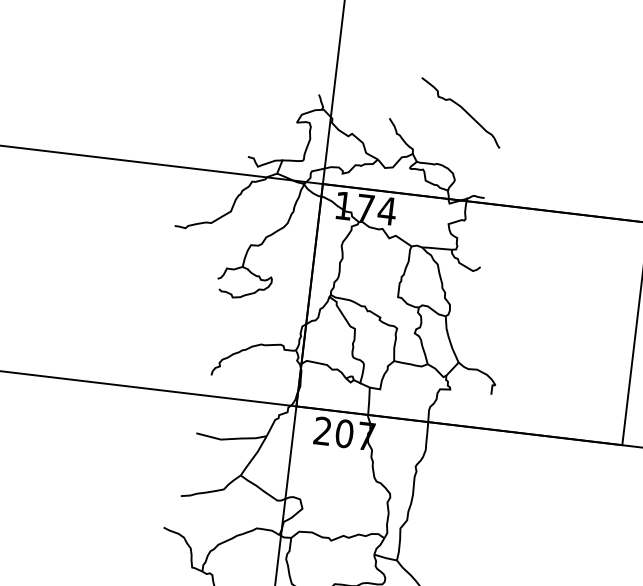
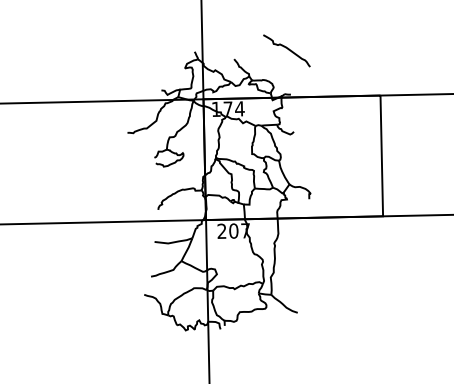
curve: (462, 110) -> (287, 49), moved

